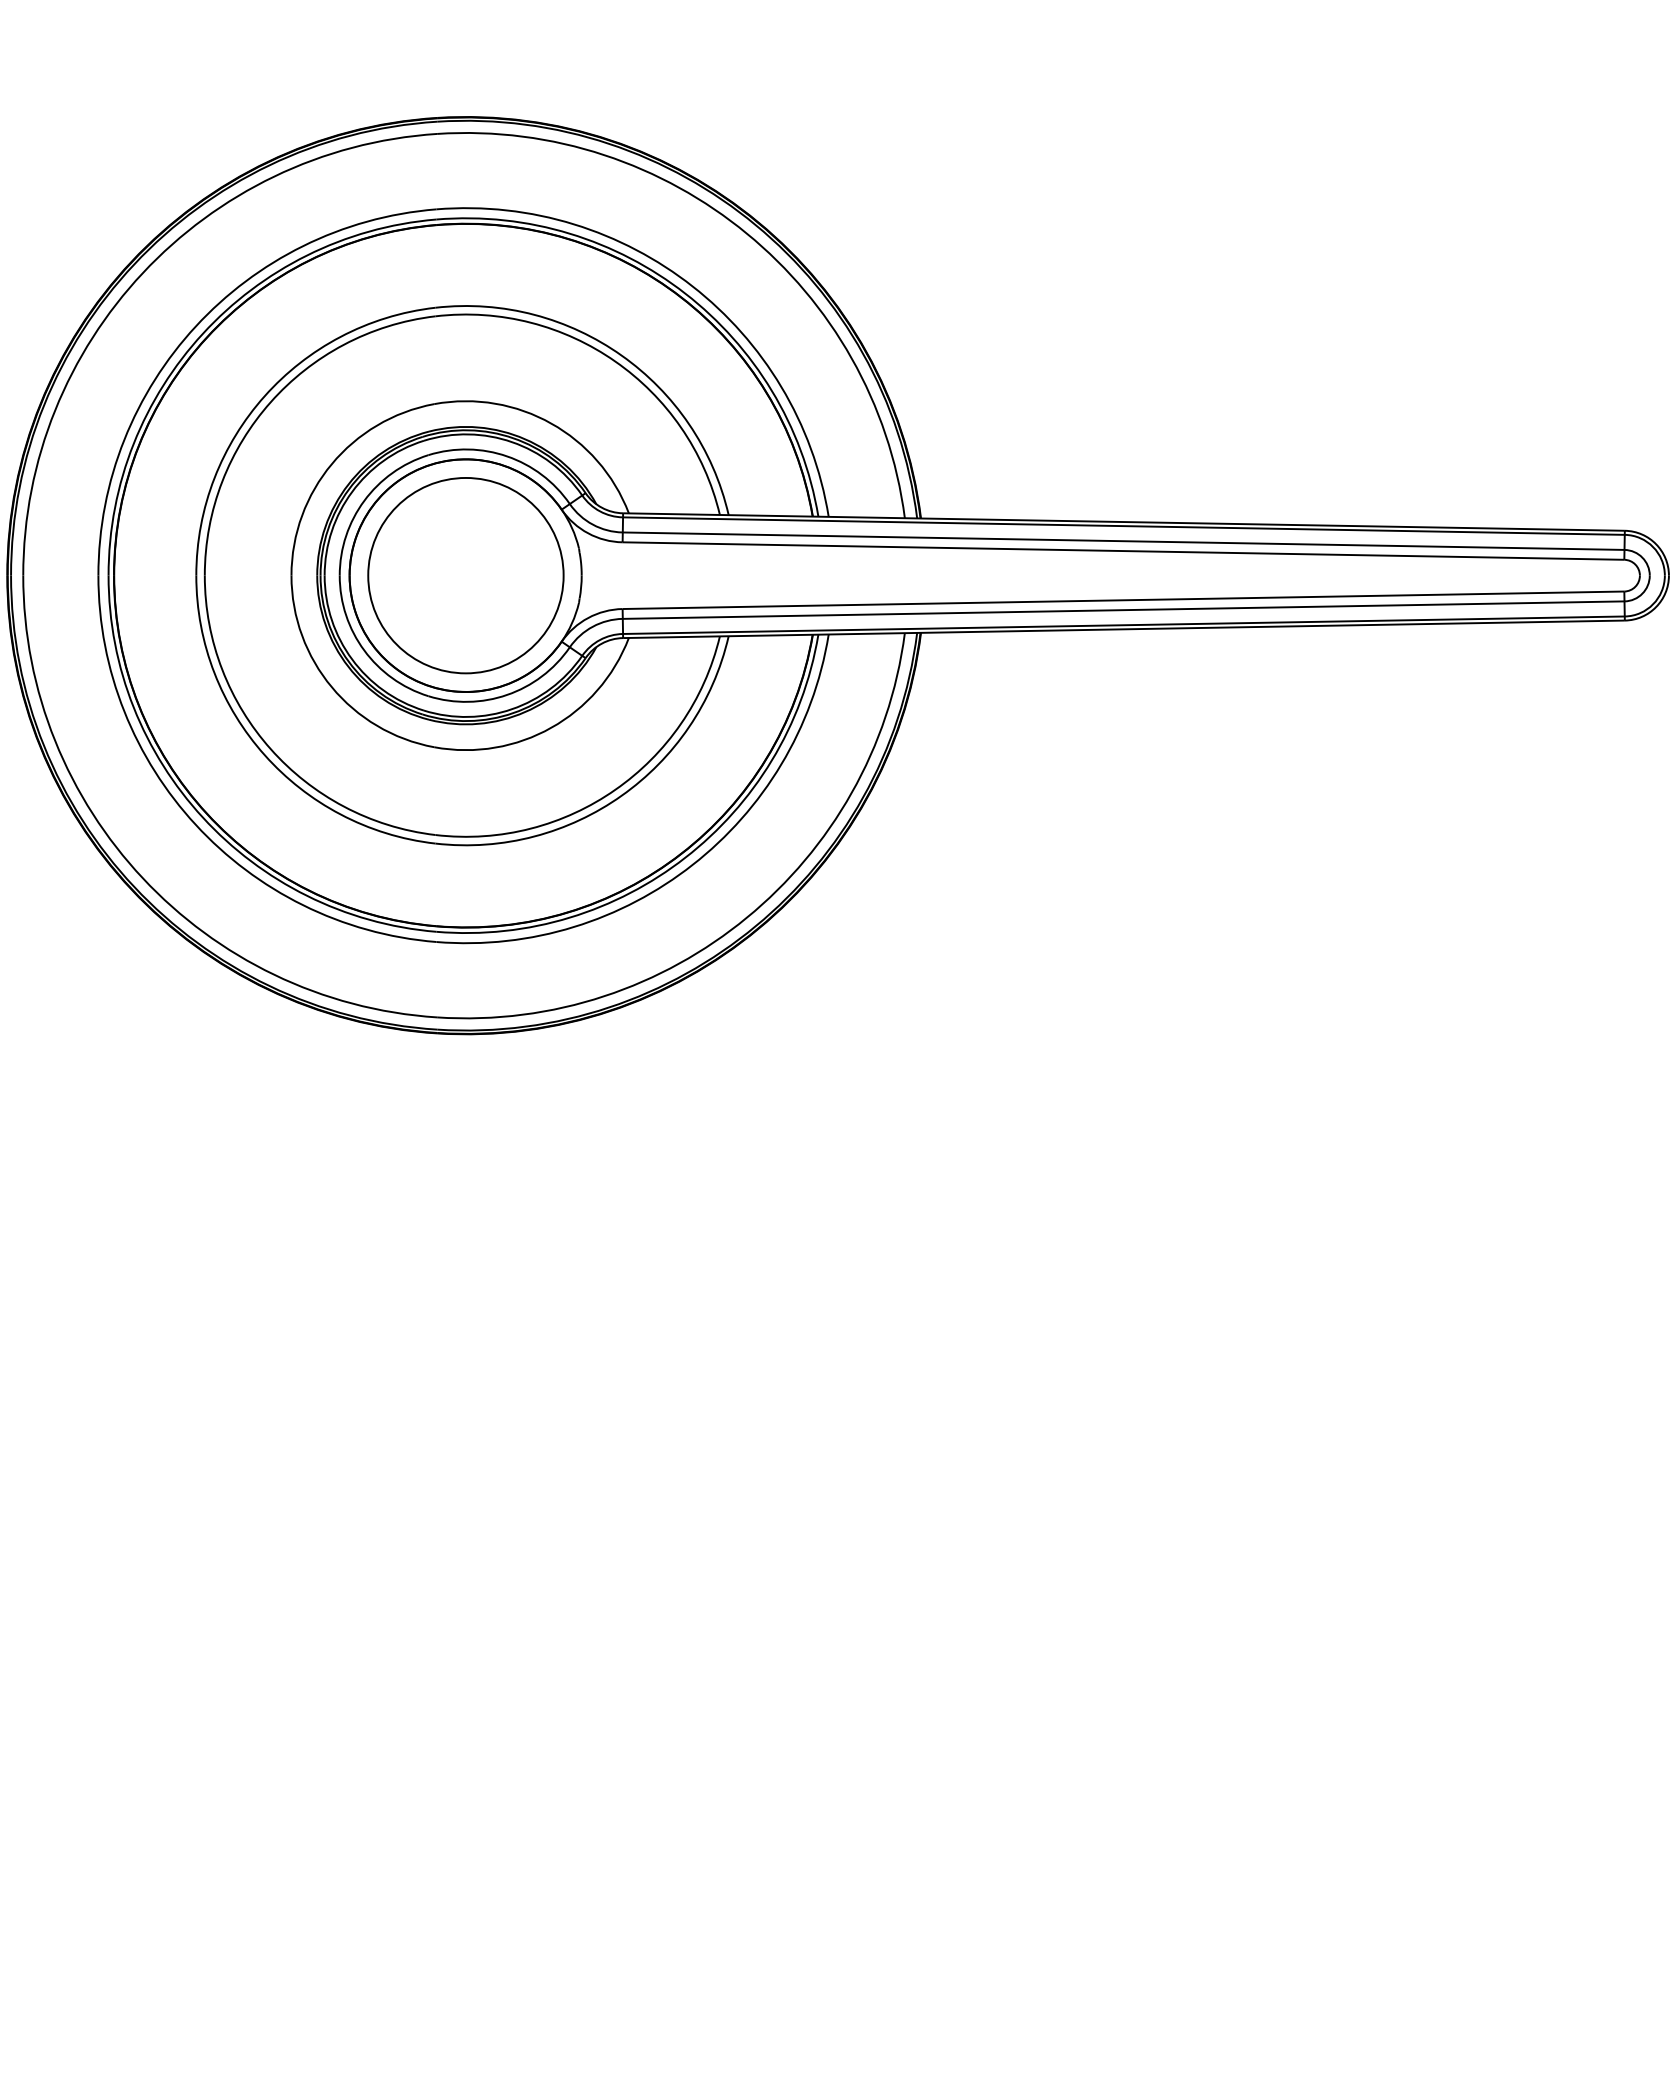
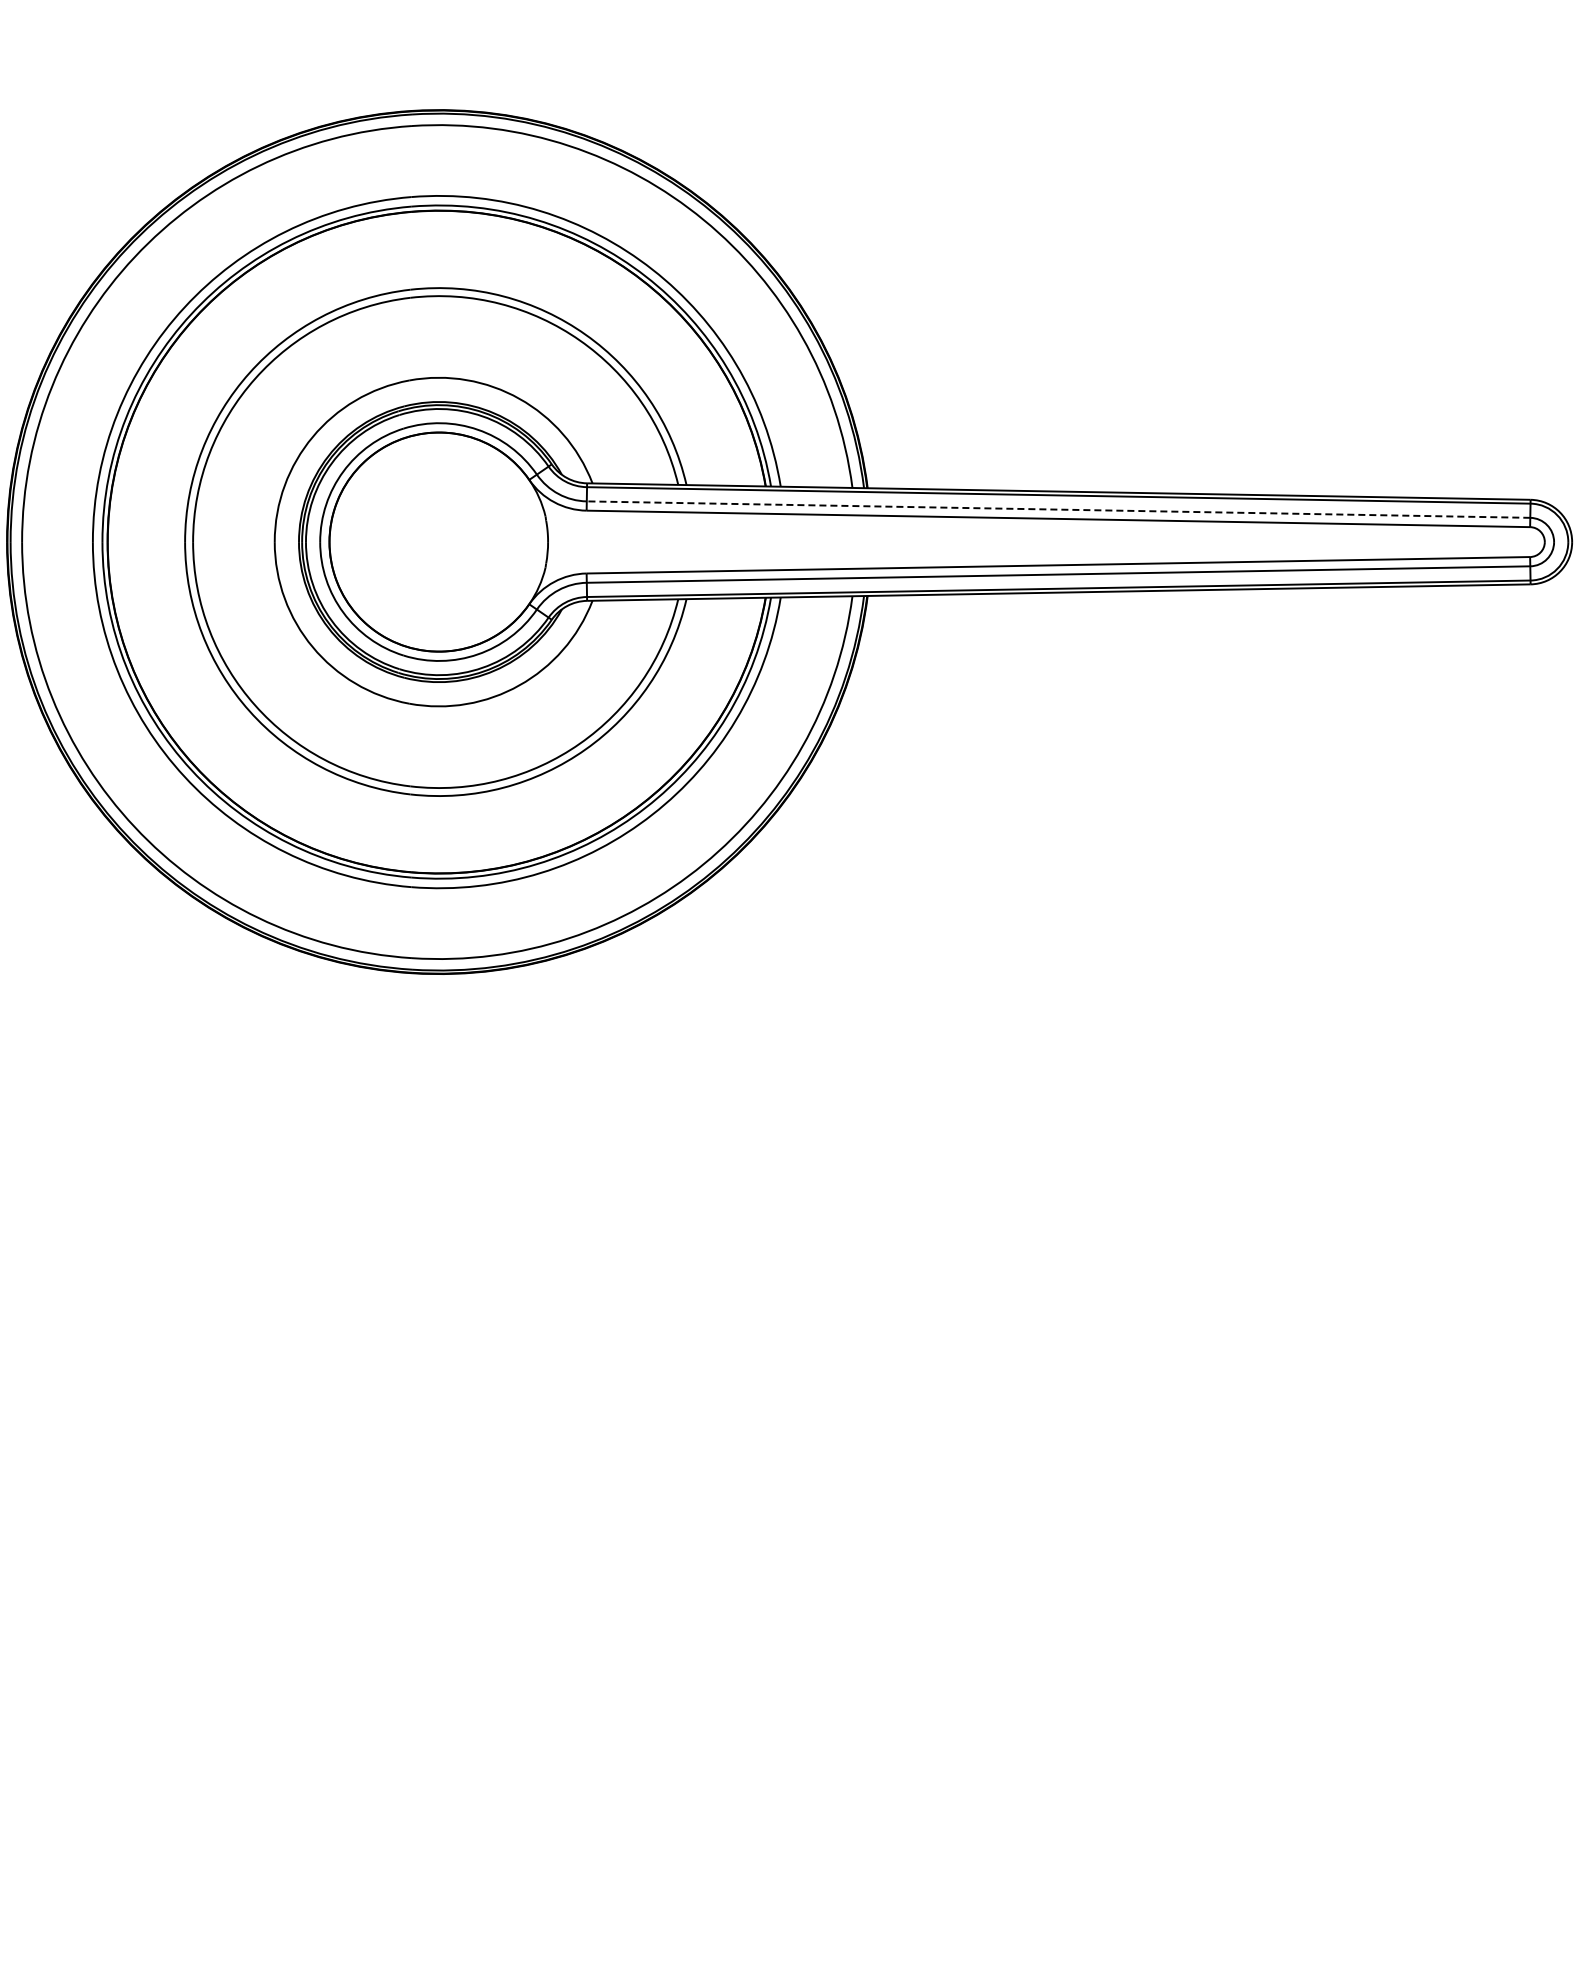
line: (1123, 541) -> (1058, 509), solid -> dashed
part: (465, 575) -> (438, 541), removed

